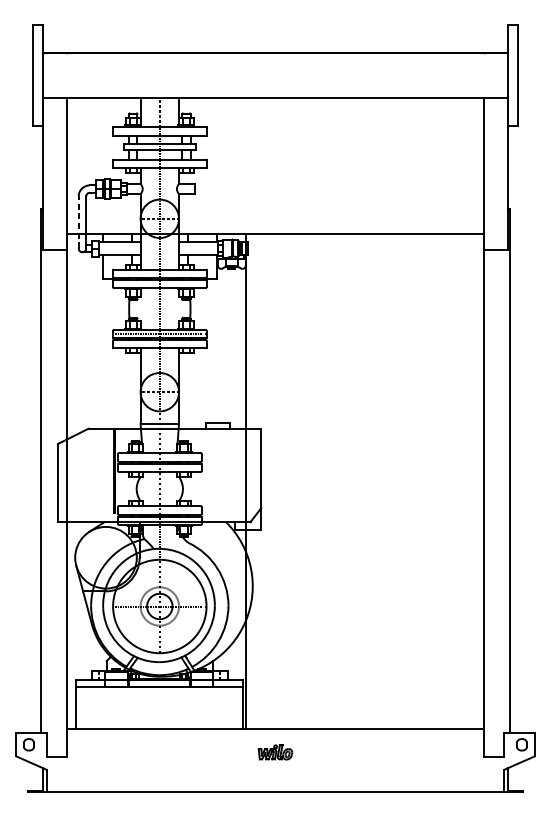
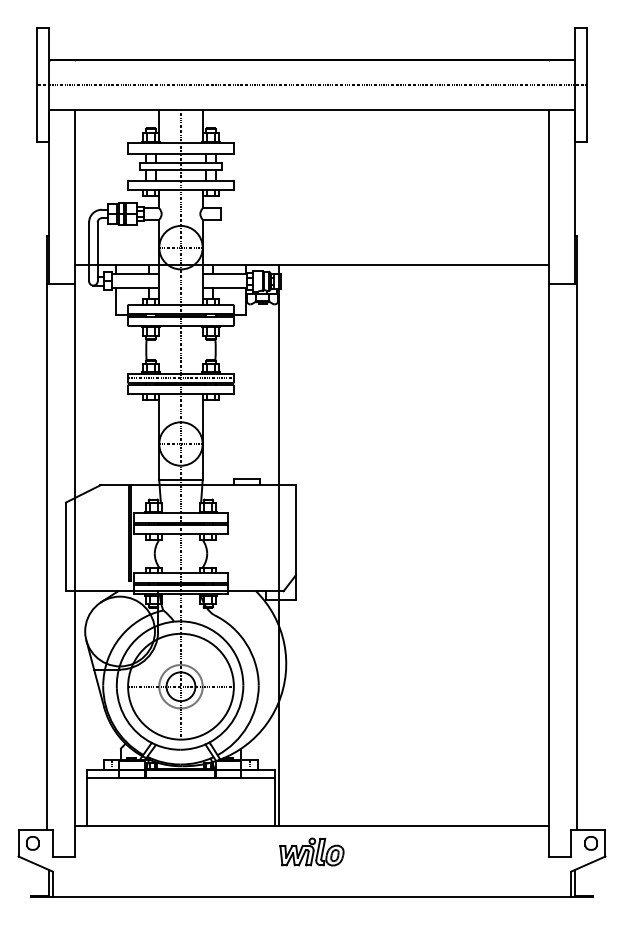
line: (275, 74) -> (311, 84), added
line: (79, 222) -> (89, 251), dashed -> solid
part: (275, 751) -> (311, 851), size x1.67

